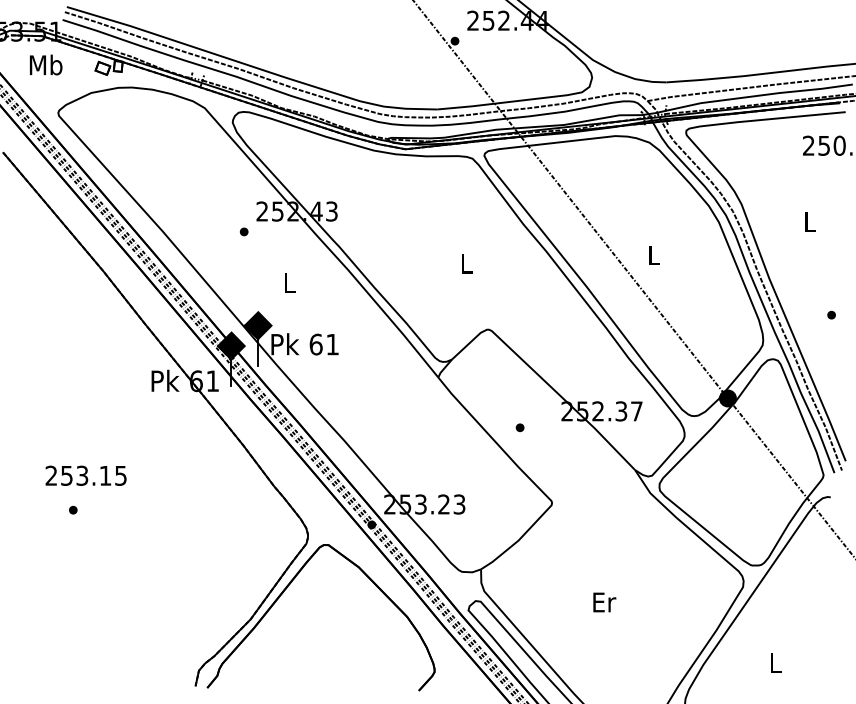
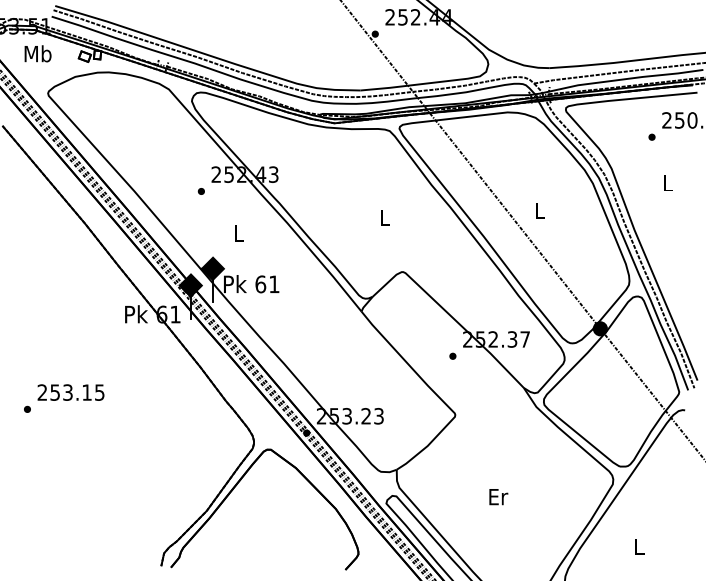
part: (831, 314) -> (651, 136), moved
part: (519, 427) -> (452, 356), moved
part: (73, 509) -> (27, 408), moved

